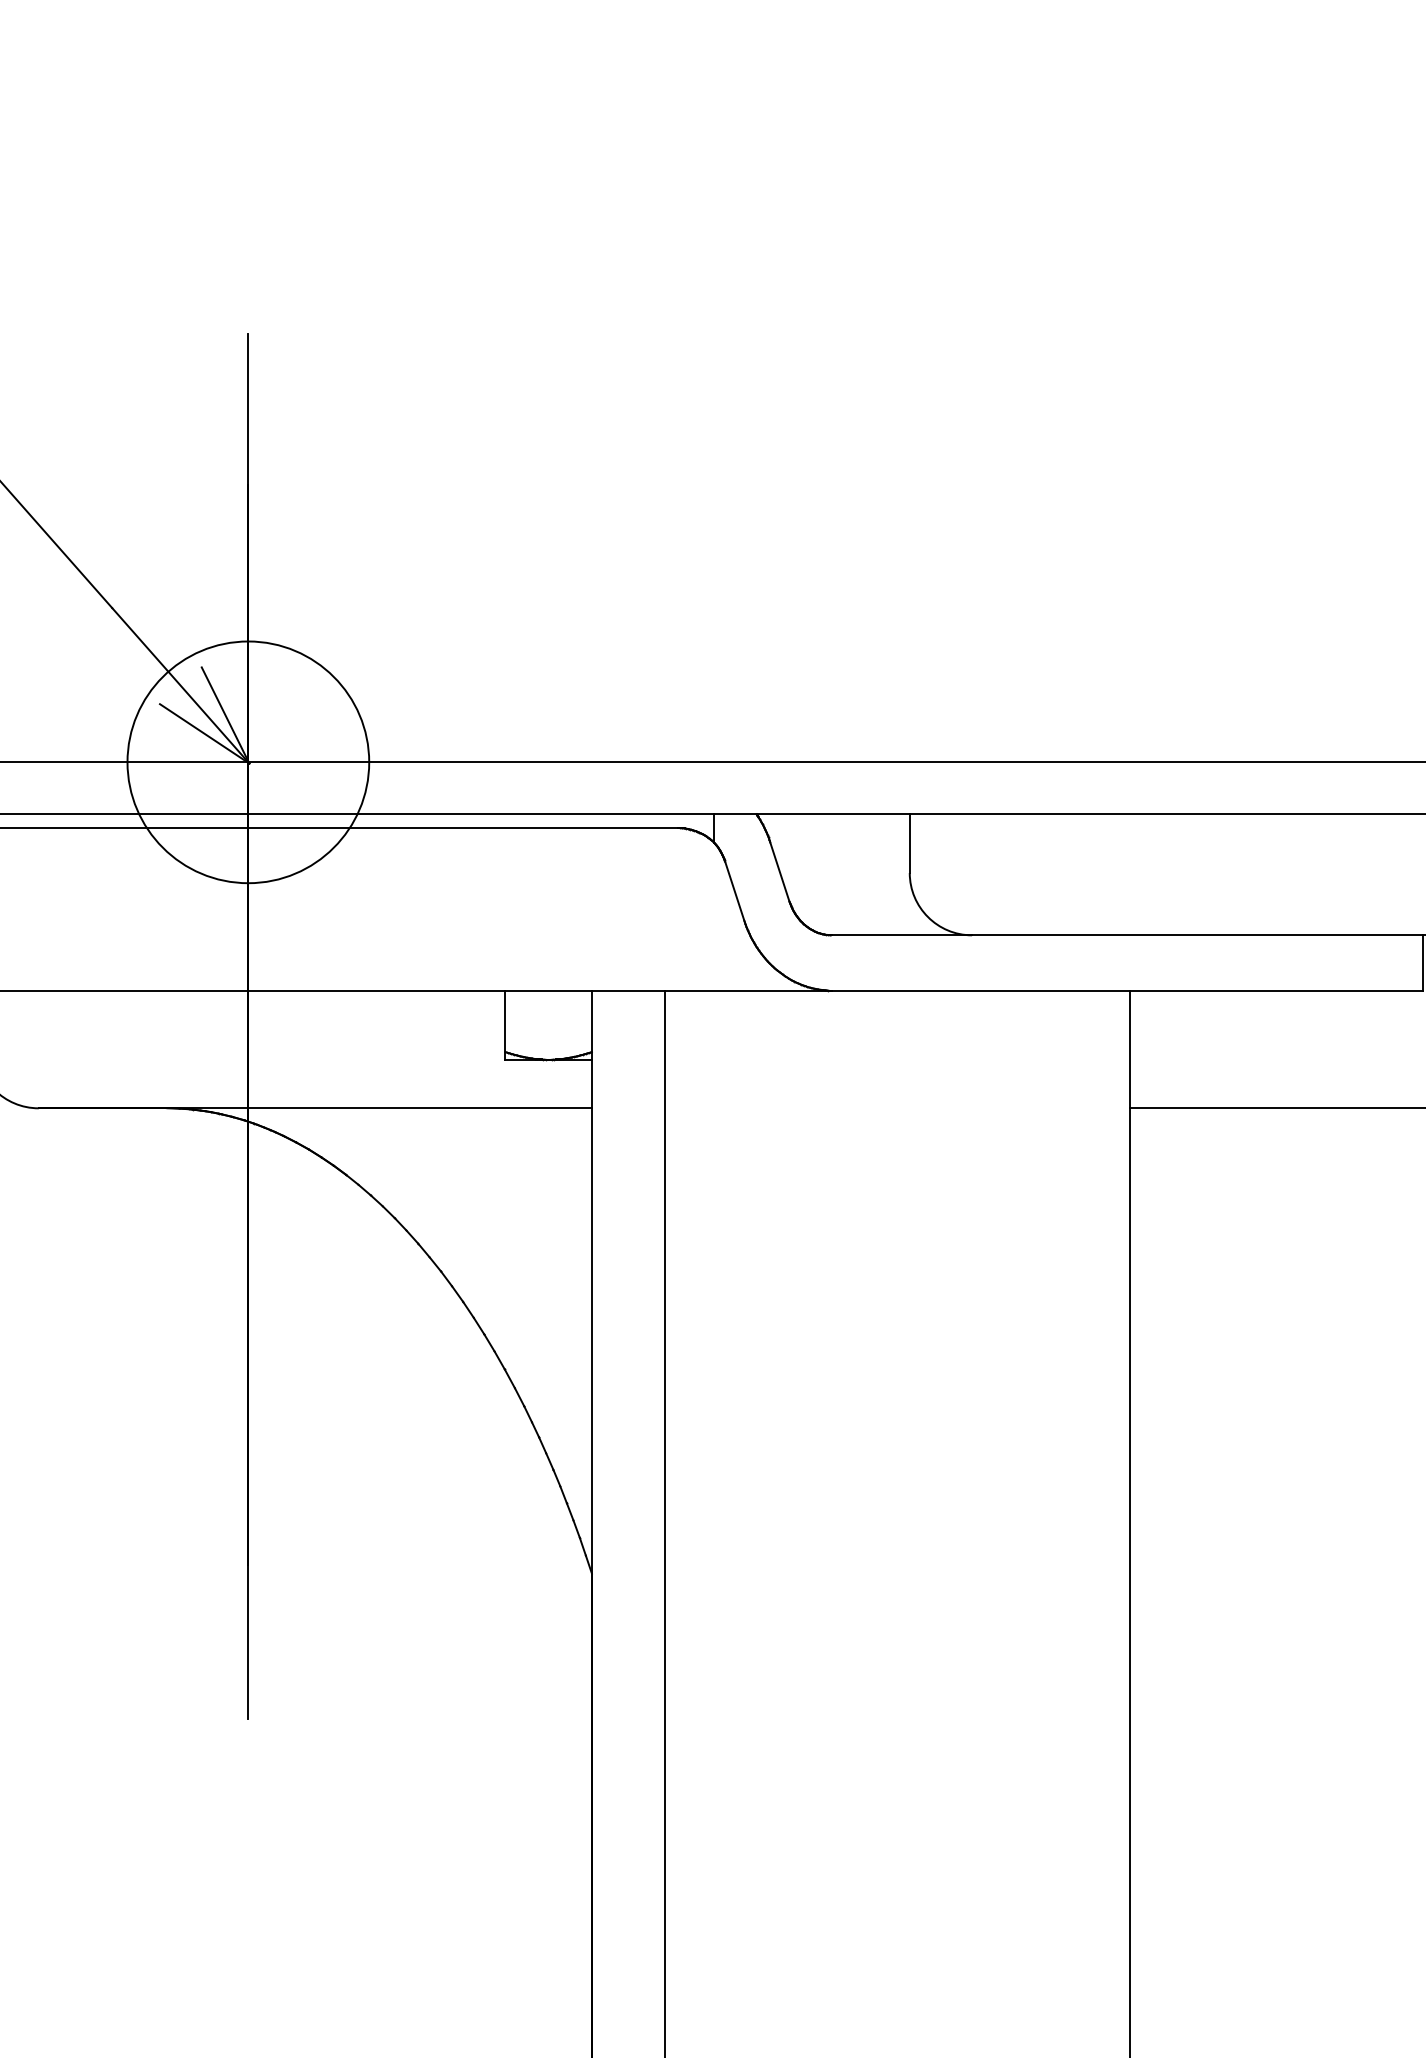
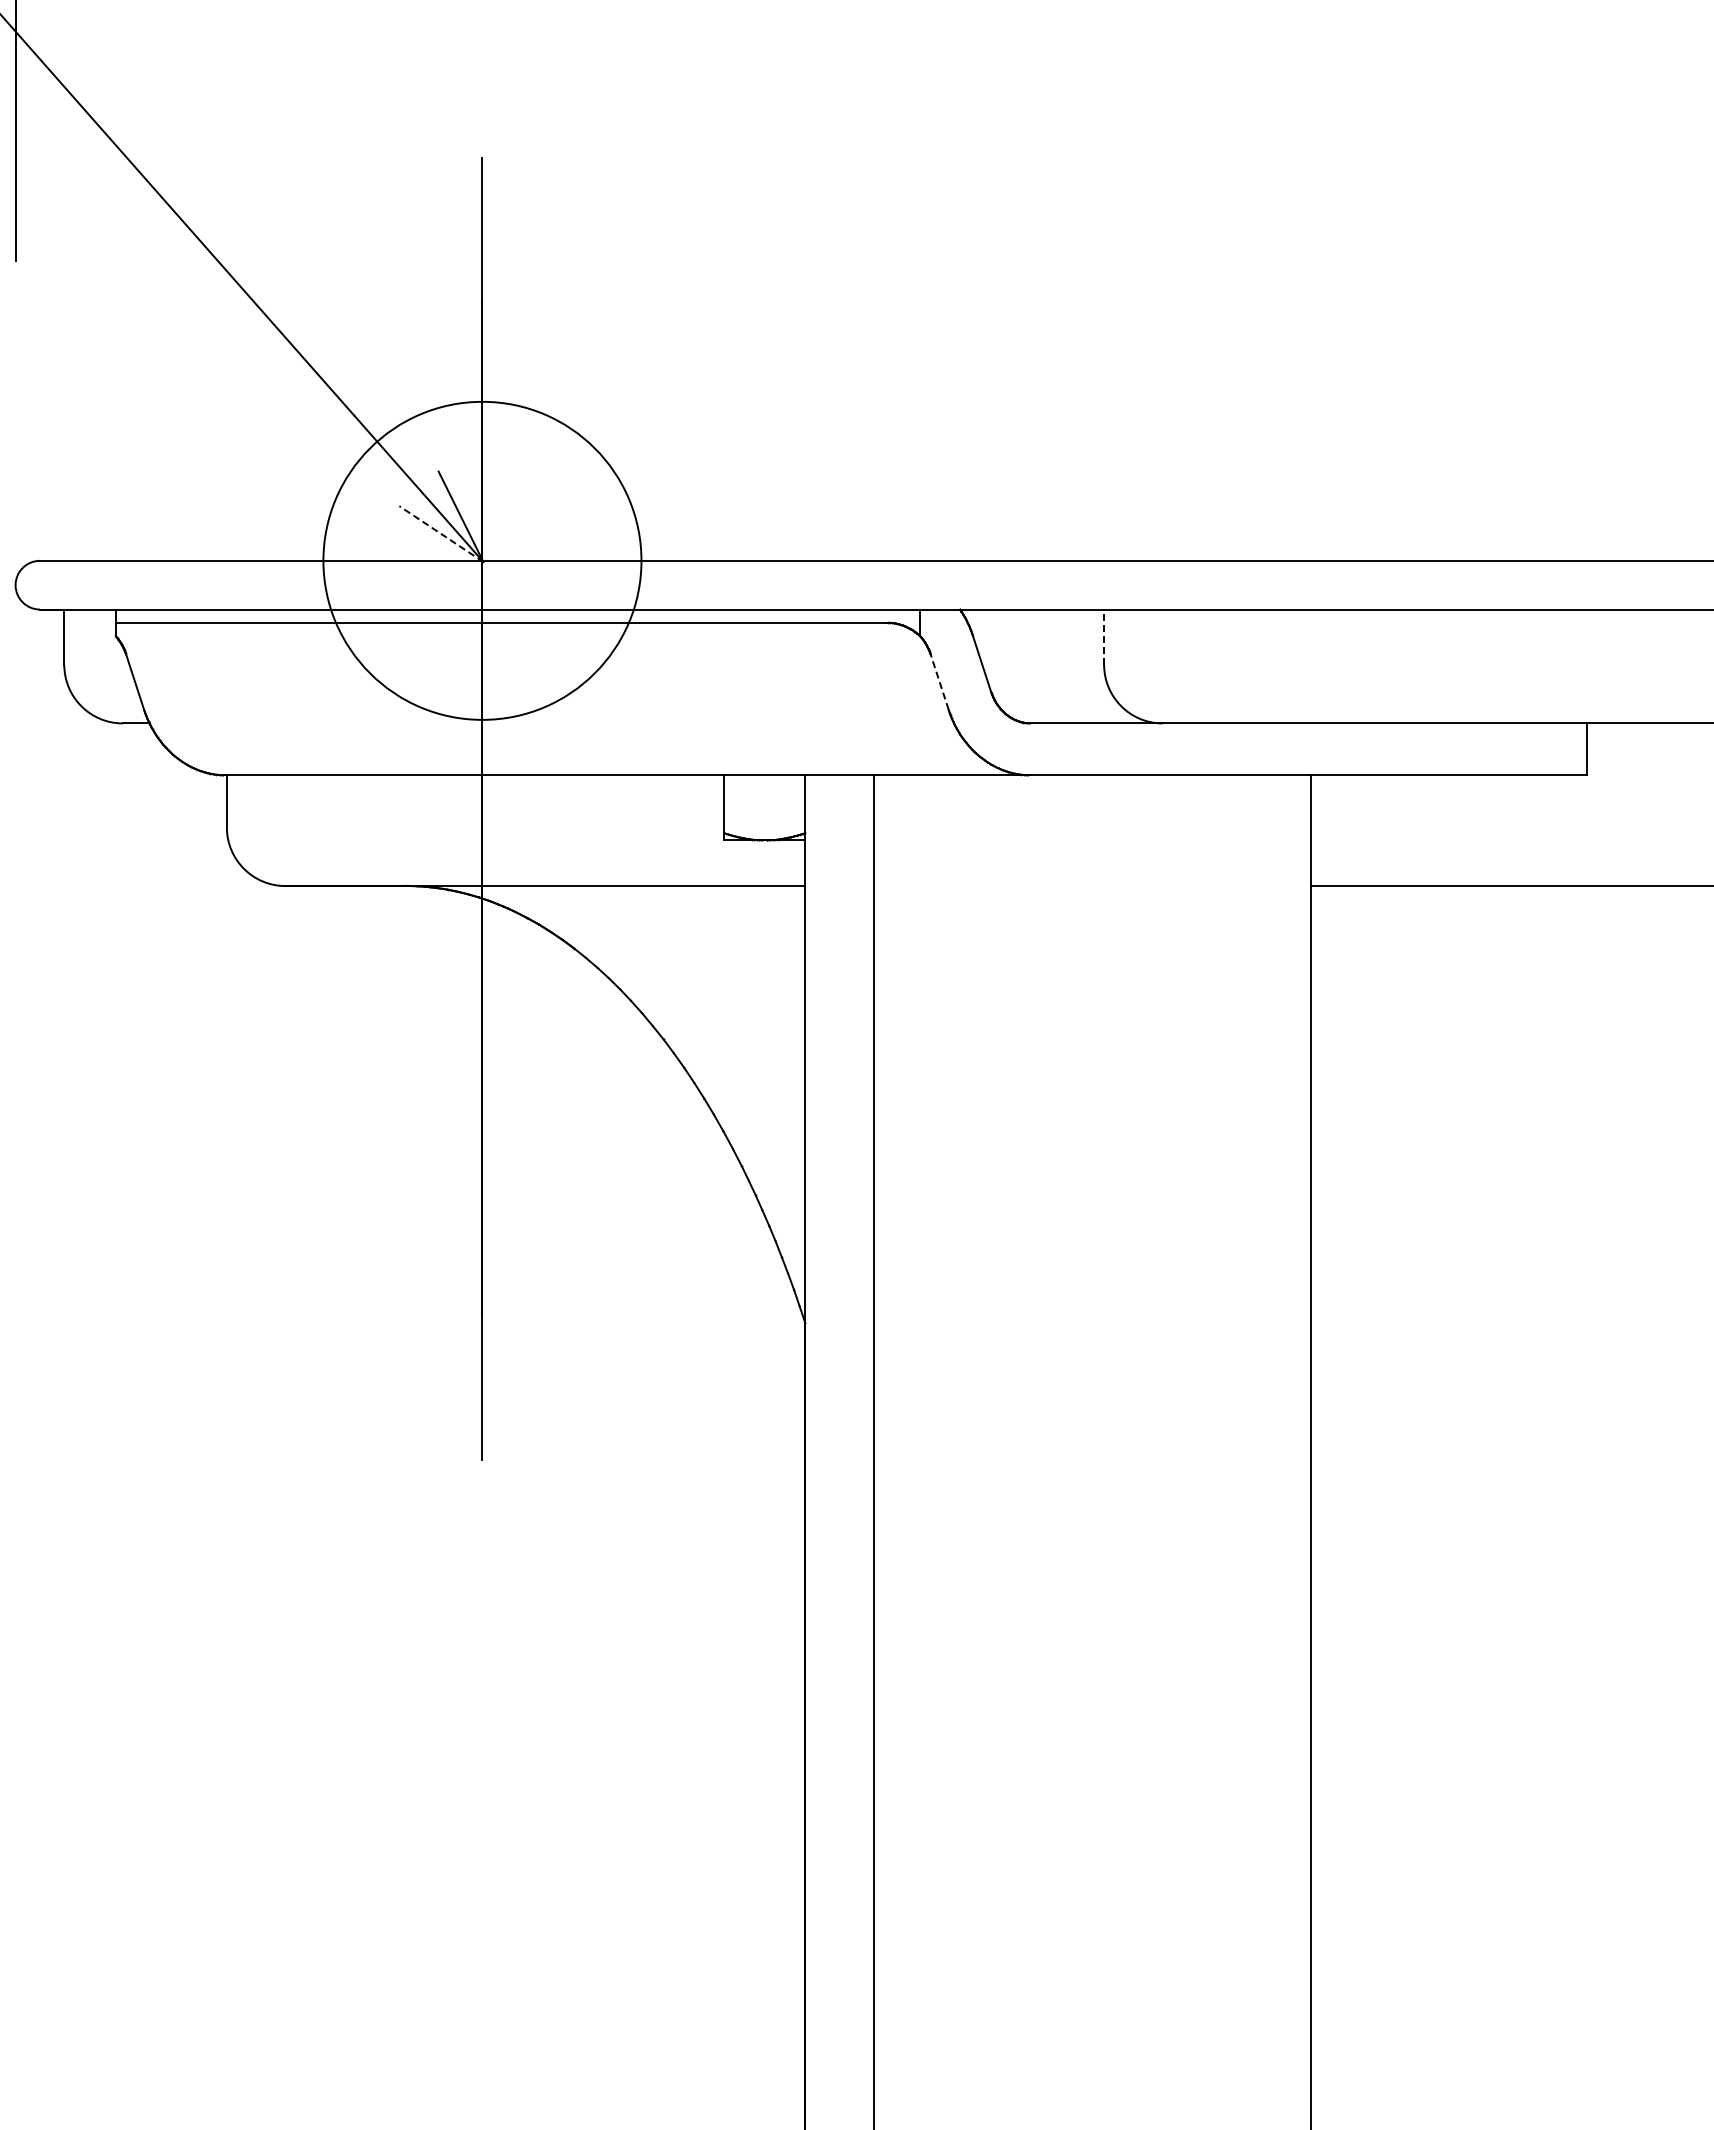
line: (203, 733) -> (440, 533), solid -> dashed
circle: (248, 761) -> (482, 560), size x1.4
line: (910, 843) -> (1104, 637), solid -> dashed
line: (734, 890) -> (939, 681), solid -> dashed

